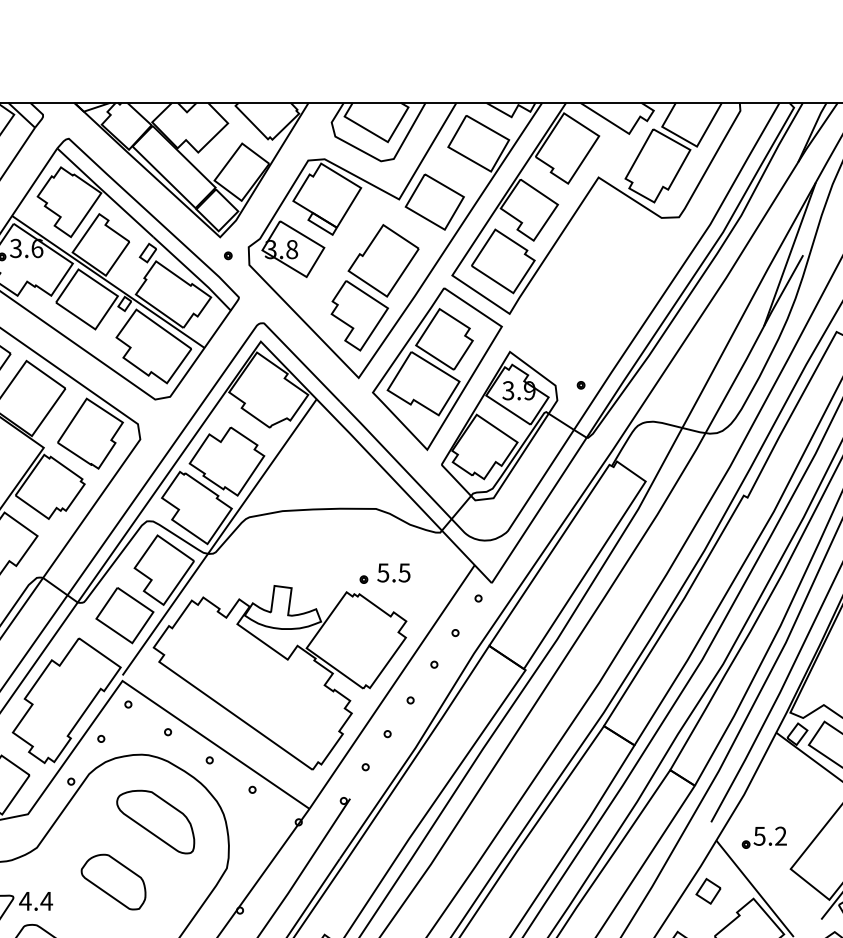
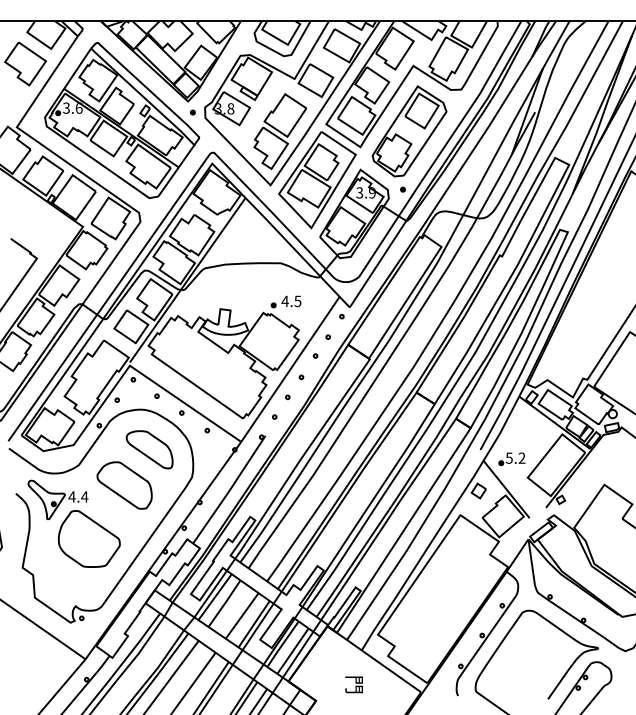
part: (592, 287) -> (409, 131), added
text: (382, 573) -> (284, 301), 5.5 -> 4.5
part: (113, 882) -> (124, 485), size x1.43

